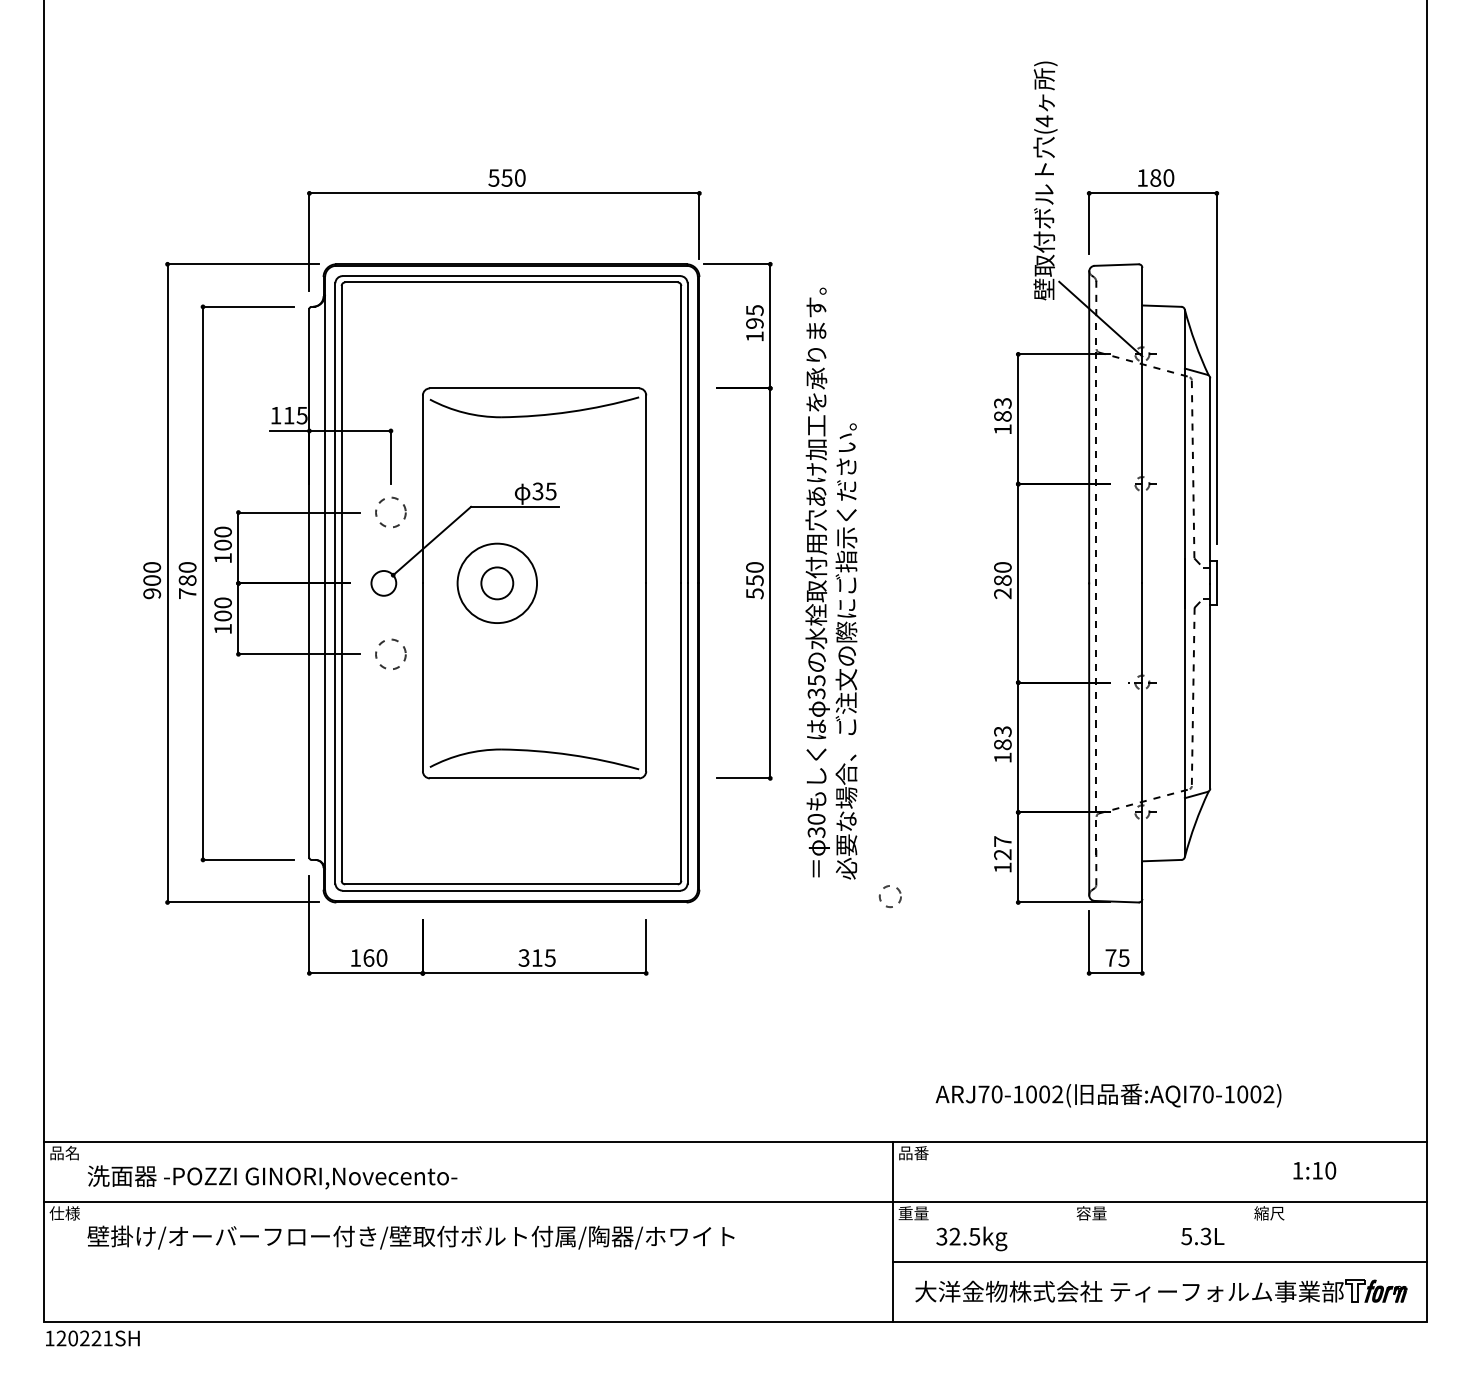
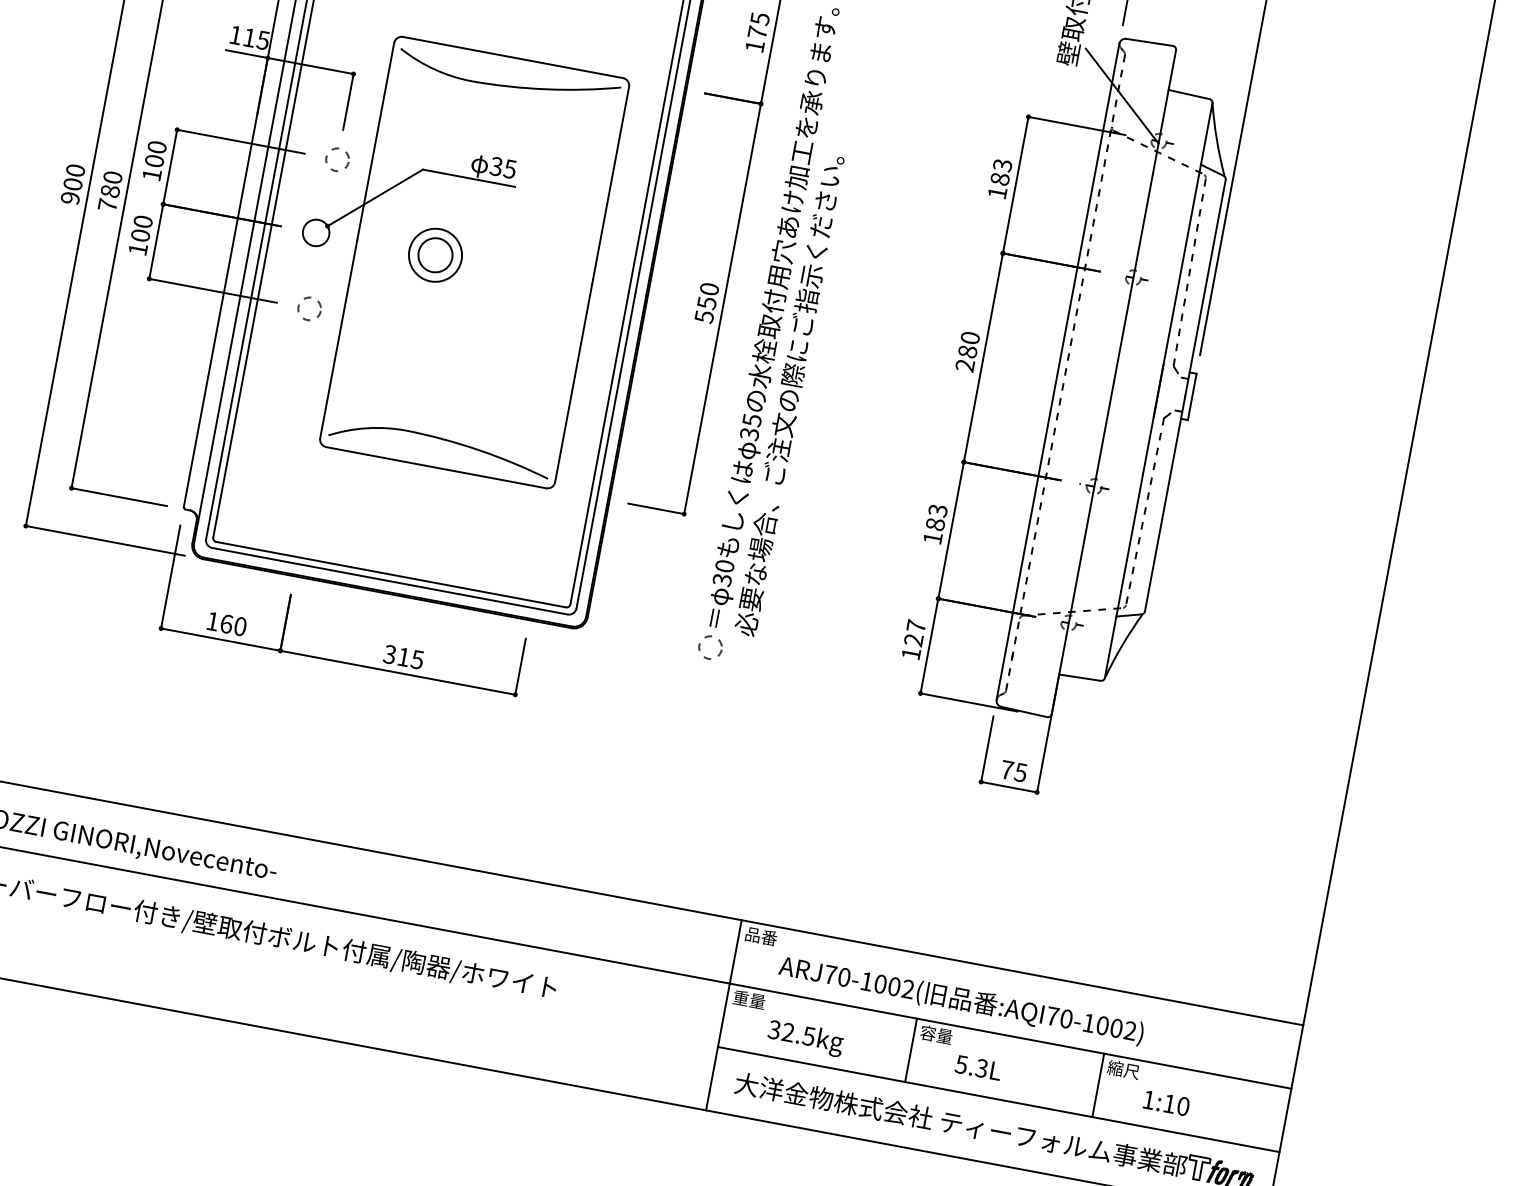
text: (754, 323) -> (757, 32), 195 -> 175
circle: (390, 512) -> (337, 159), size x0.71
circle: (497, 583) -> (435, 255), size x0.62
circle: (390, 653) -> (309, 307), size x0.71
circle: (889, 896) -> (709, 647), moved
text: (1108, 1095) -> (961, 1000), moved
text: (1314, 1170) -> (1166, 1103), moved
line: (1070, 1231) -> (910, 1049), added
line: (1248, 1231) -> (1097, 1084), added
text: (1202, 1236) -> (978, 1067), moved

